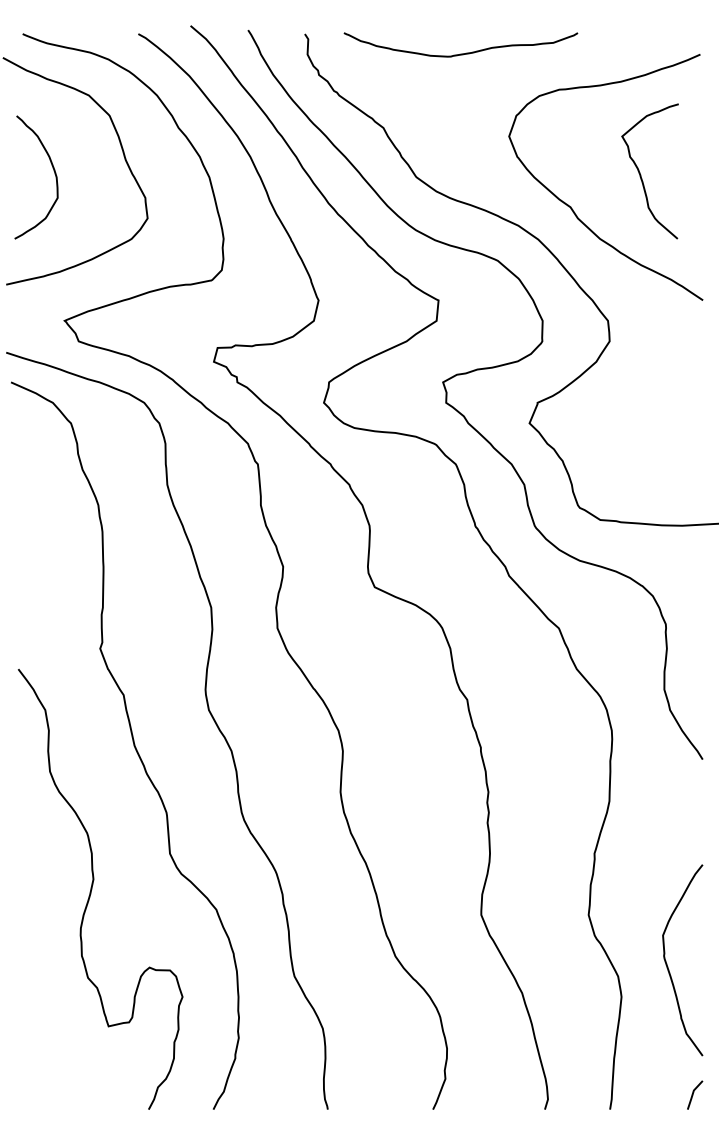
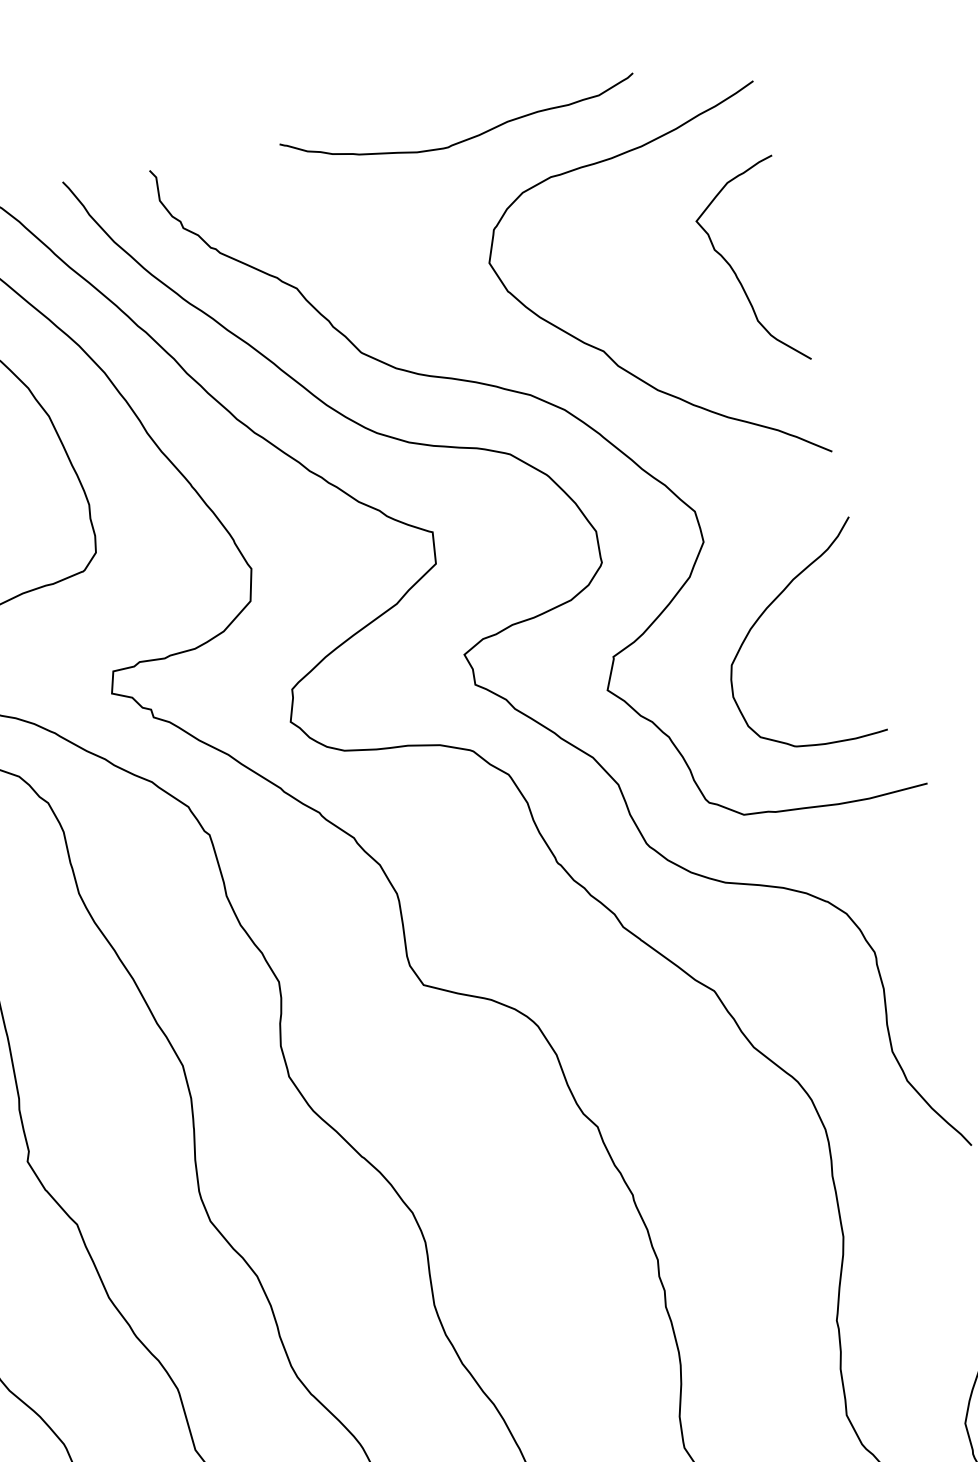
curve: (460, 53) -> (461, 139), moved
curve: (641, 174) -> (737, 272), moved
curve: (638, 395) -> (763, 615), added

